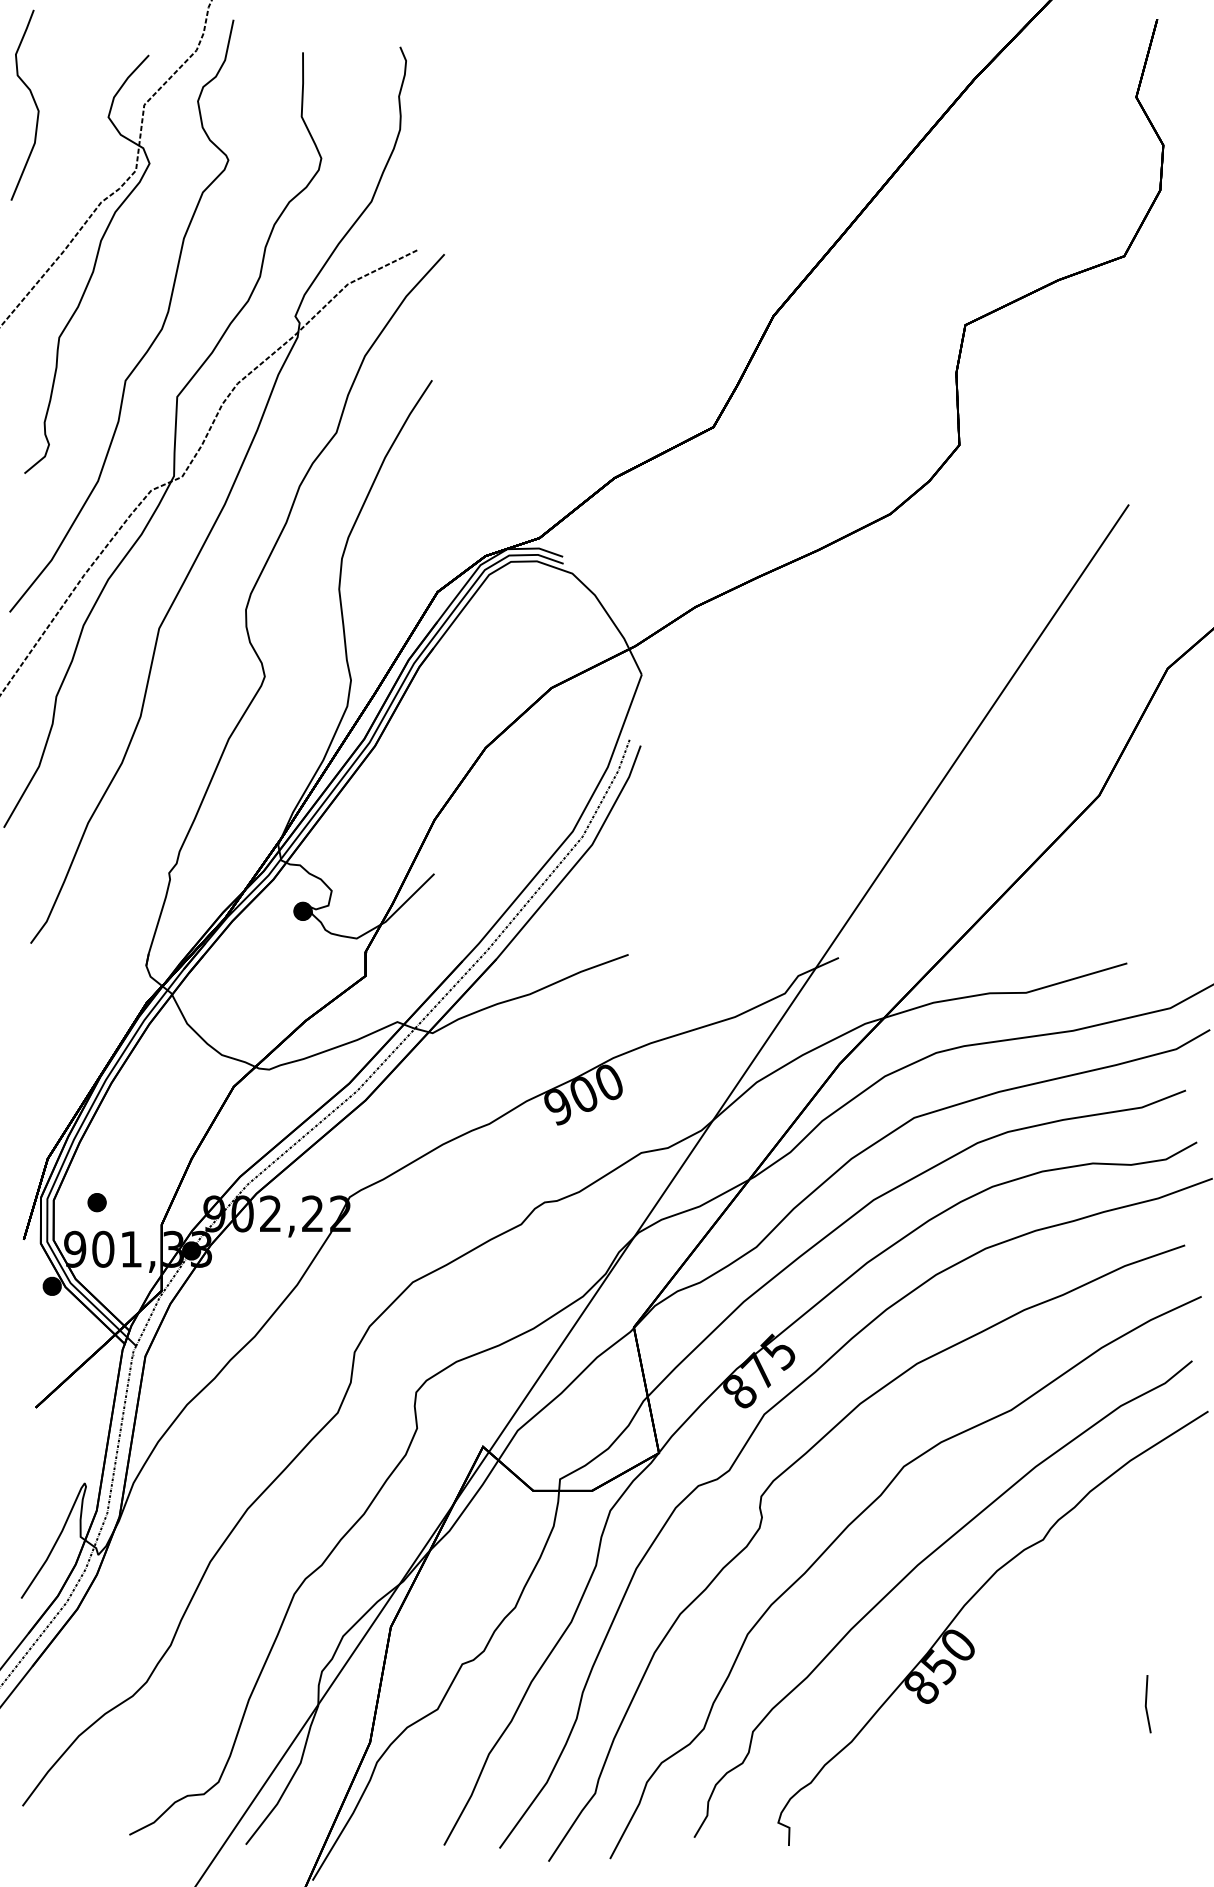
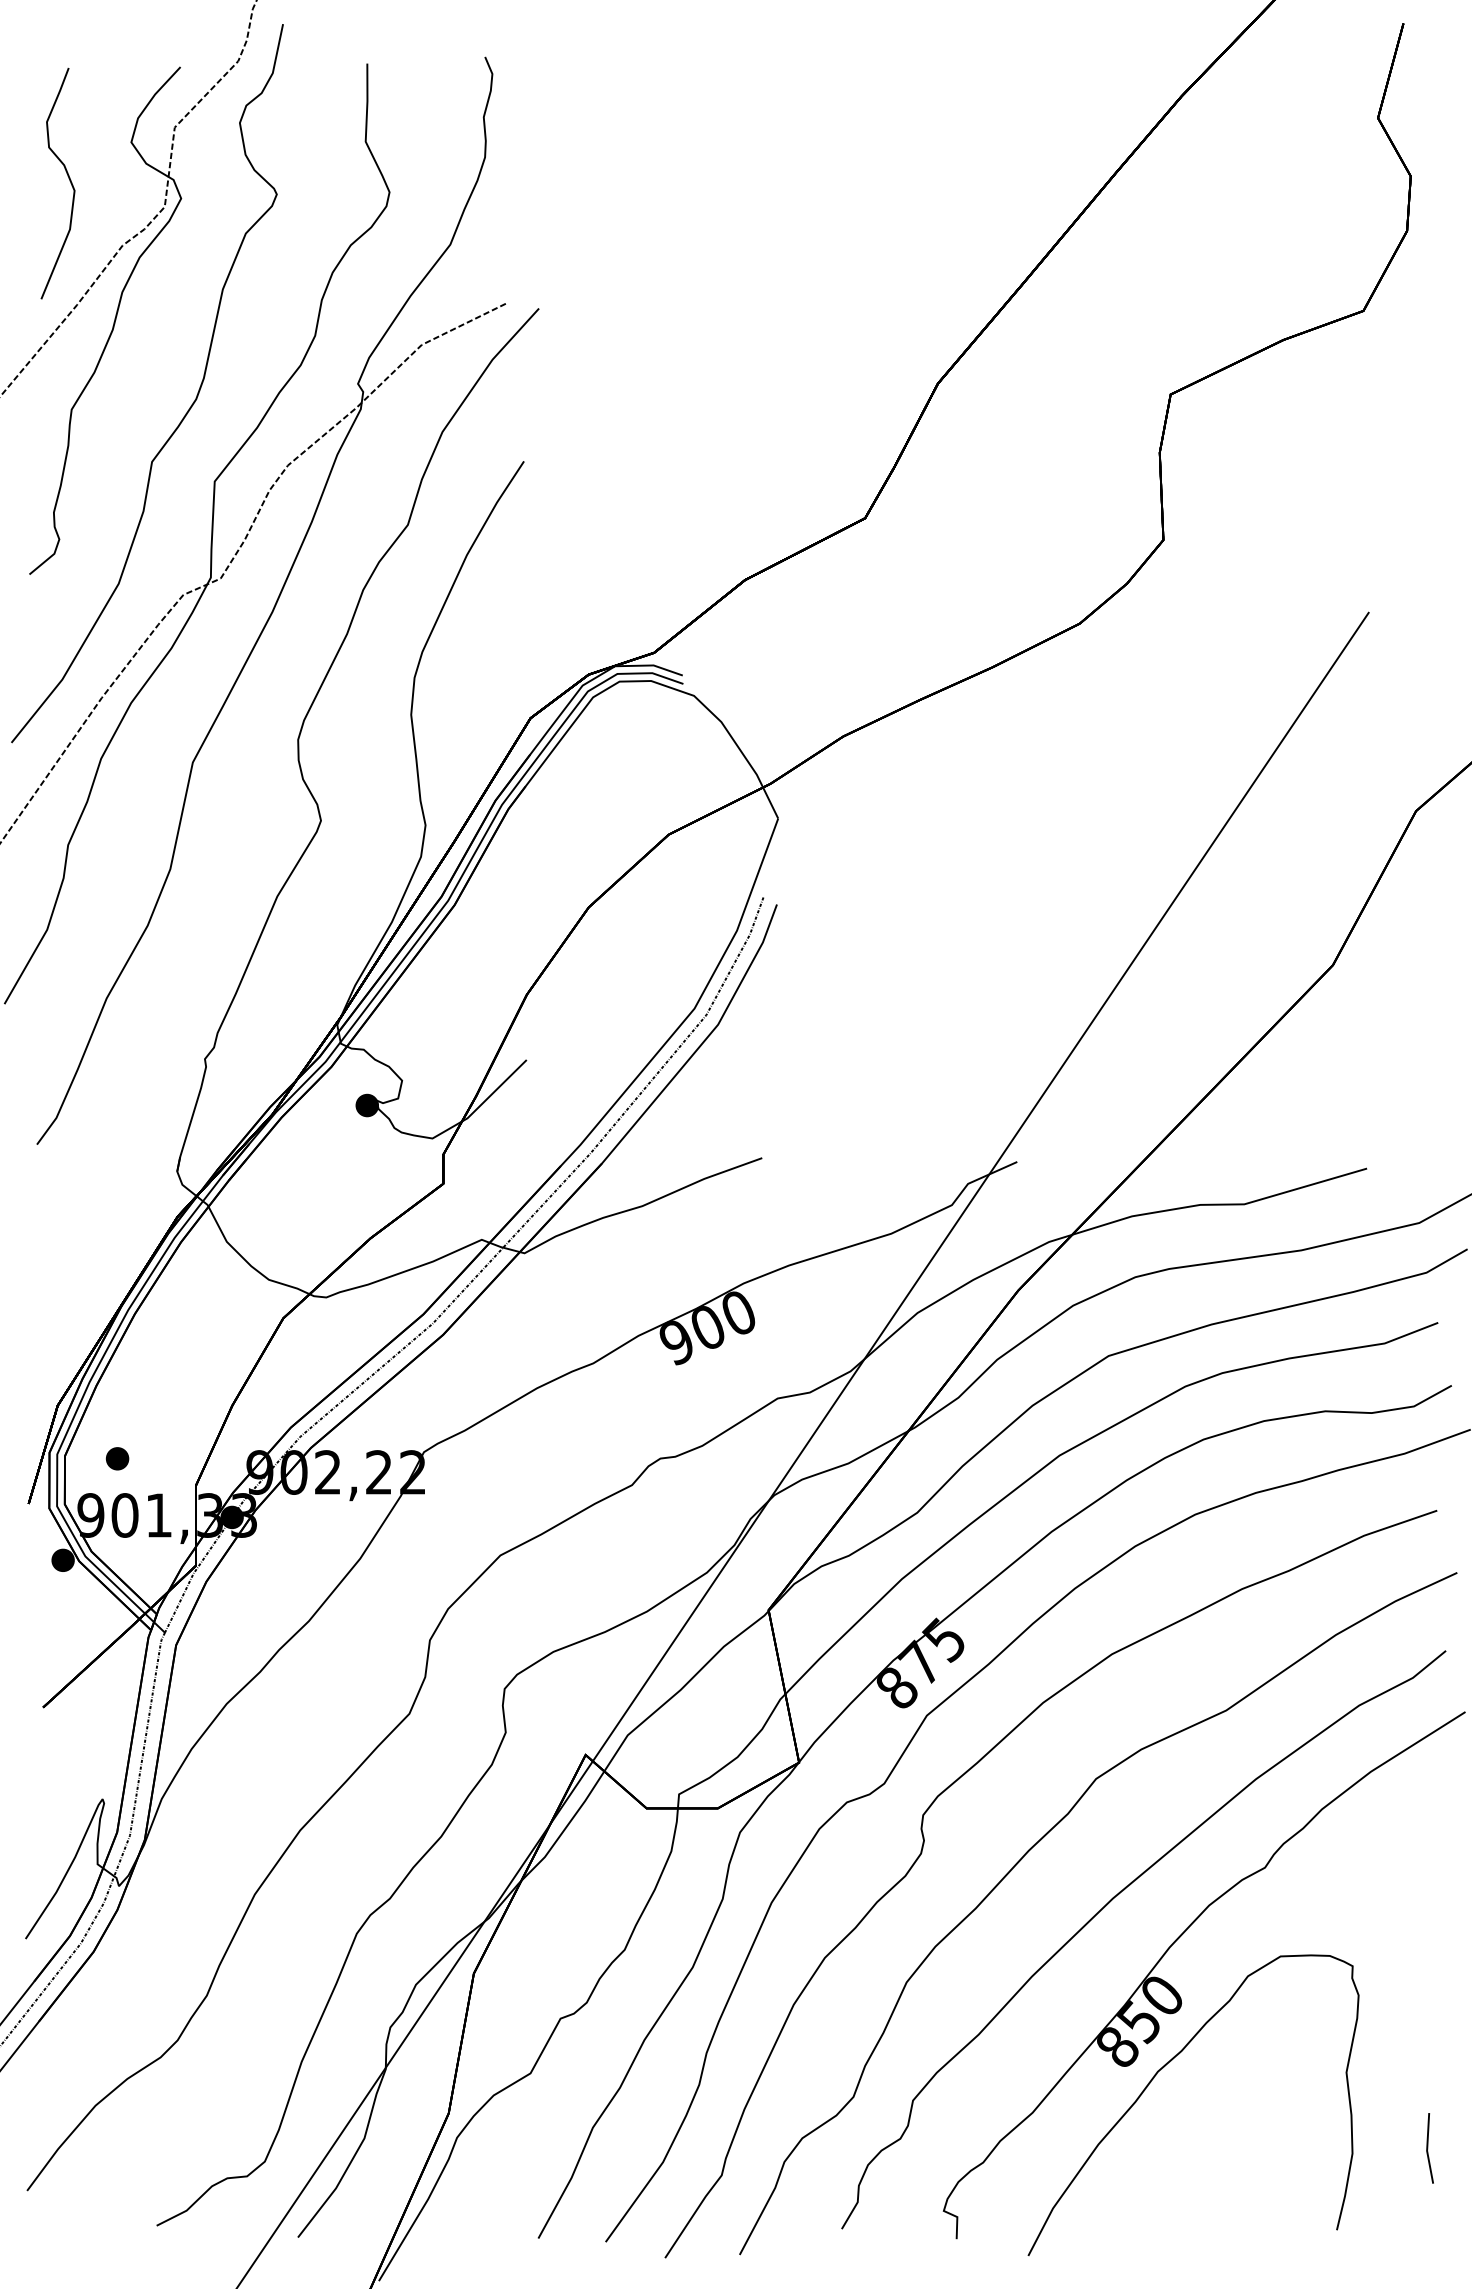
curve: (33, 101) -> (68, 179), moved
line: (1146, 1704) -> (1427, 2148), moved
curve: (958, 1706) -> (1162, 2069), added

